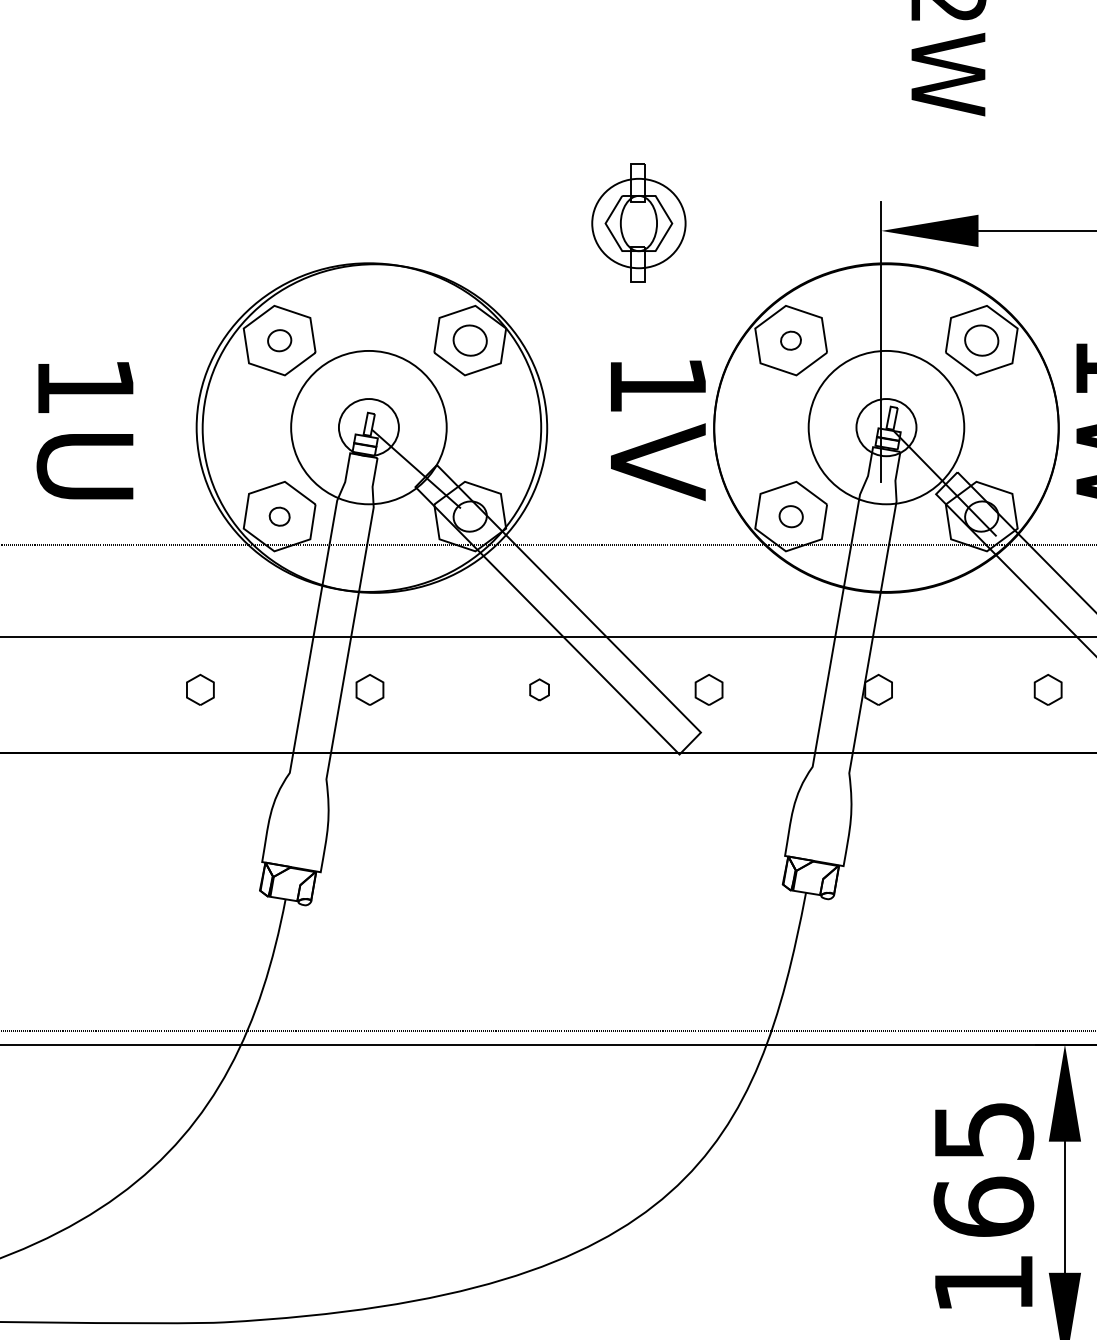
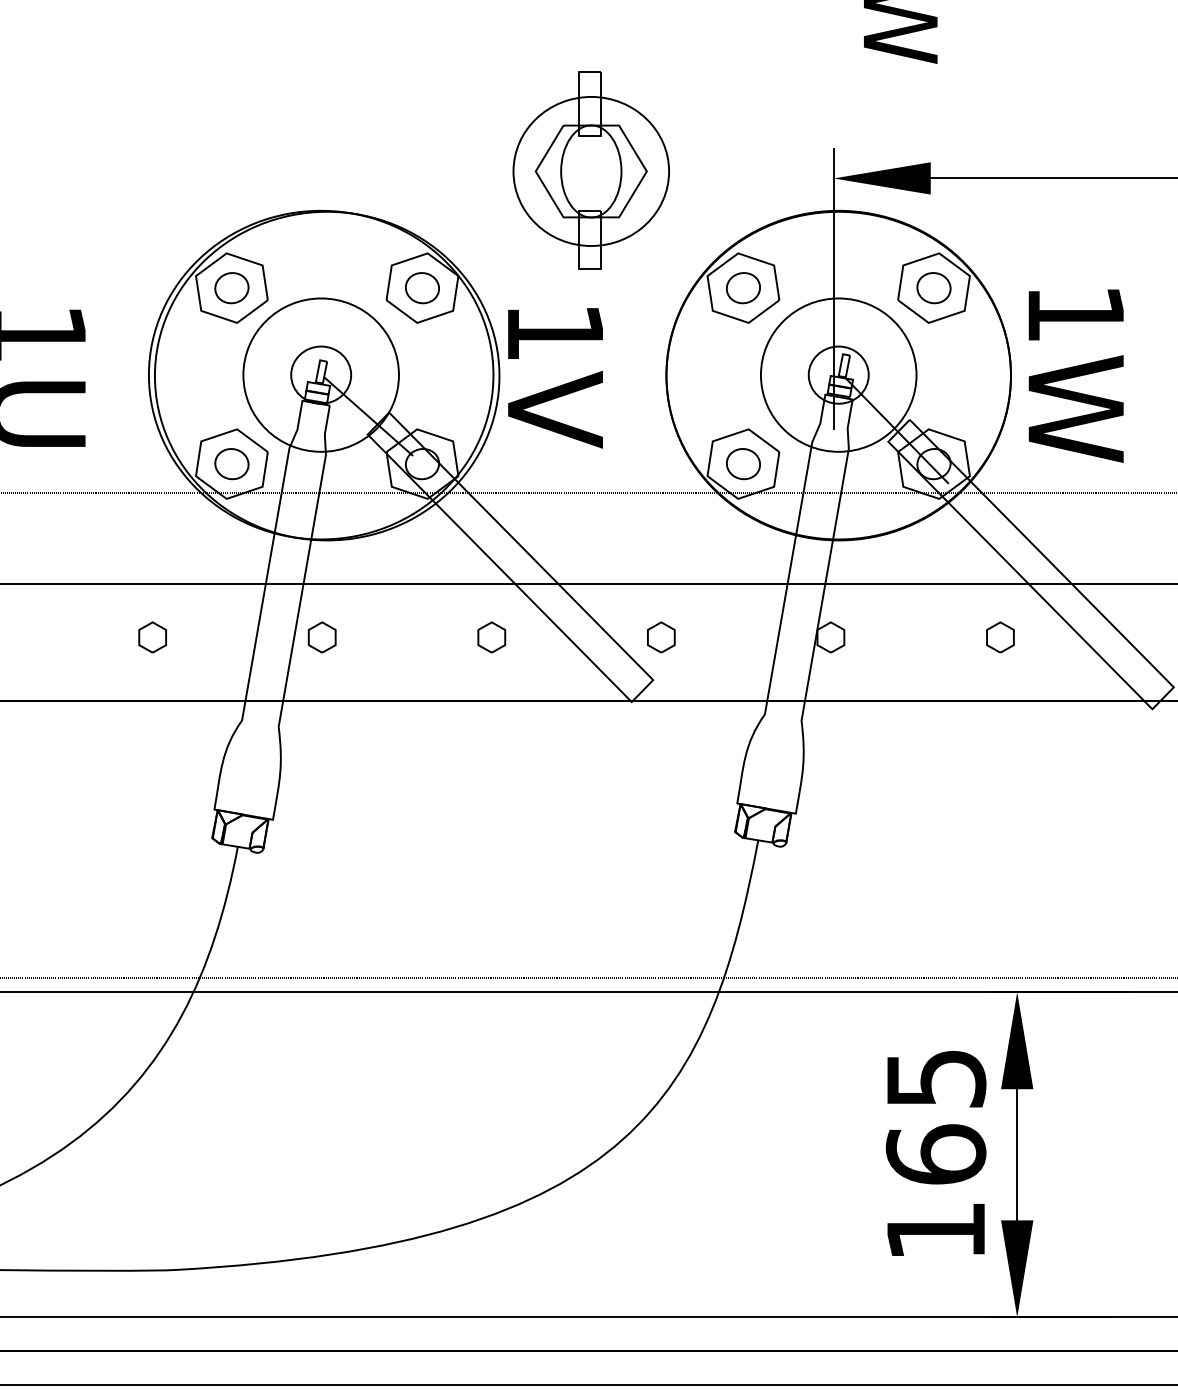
part: (638, 222) -> (590, 170), size x1.67
part: (279, 340) -> (231, 288), size x1.43
part: (790, 340) -> (742, 288), size x1.67
text: (658, 430) -> (555, 378), moved
part: (279, 516) -> (231, 464), size x1.67
part: (791, 516) -> (743, 464), size x1.43
part: (539, 689) -> (491, 637), size x1.43

